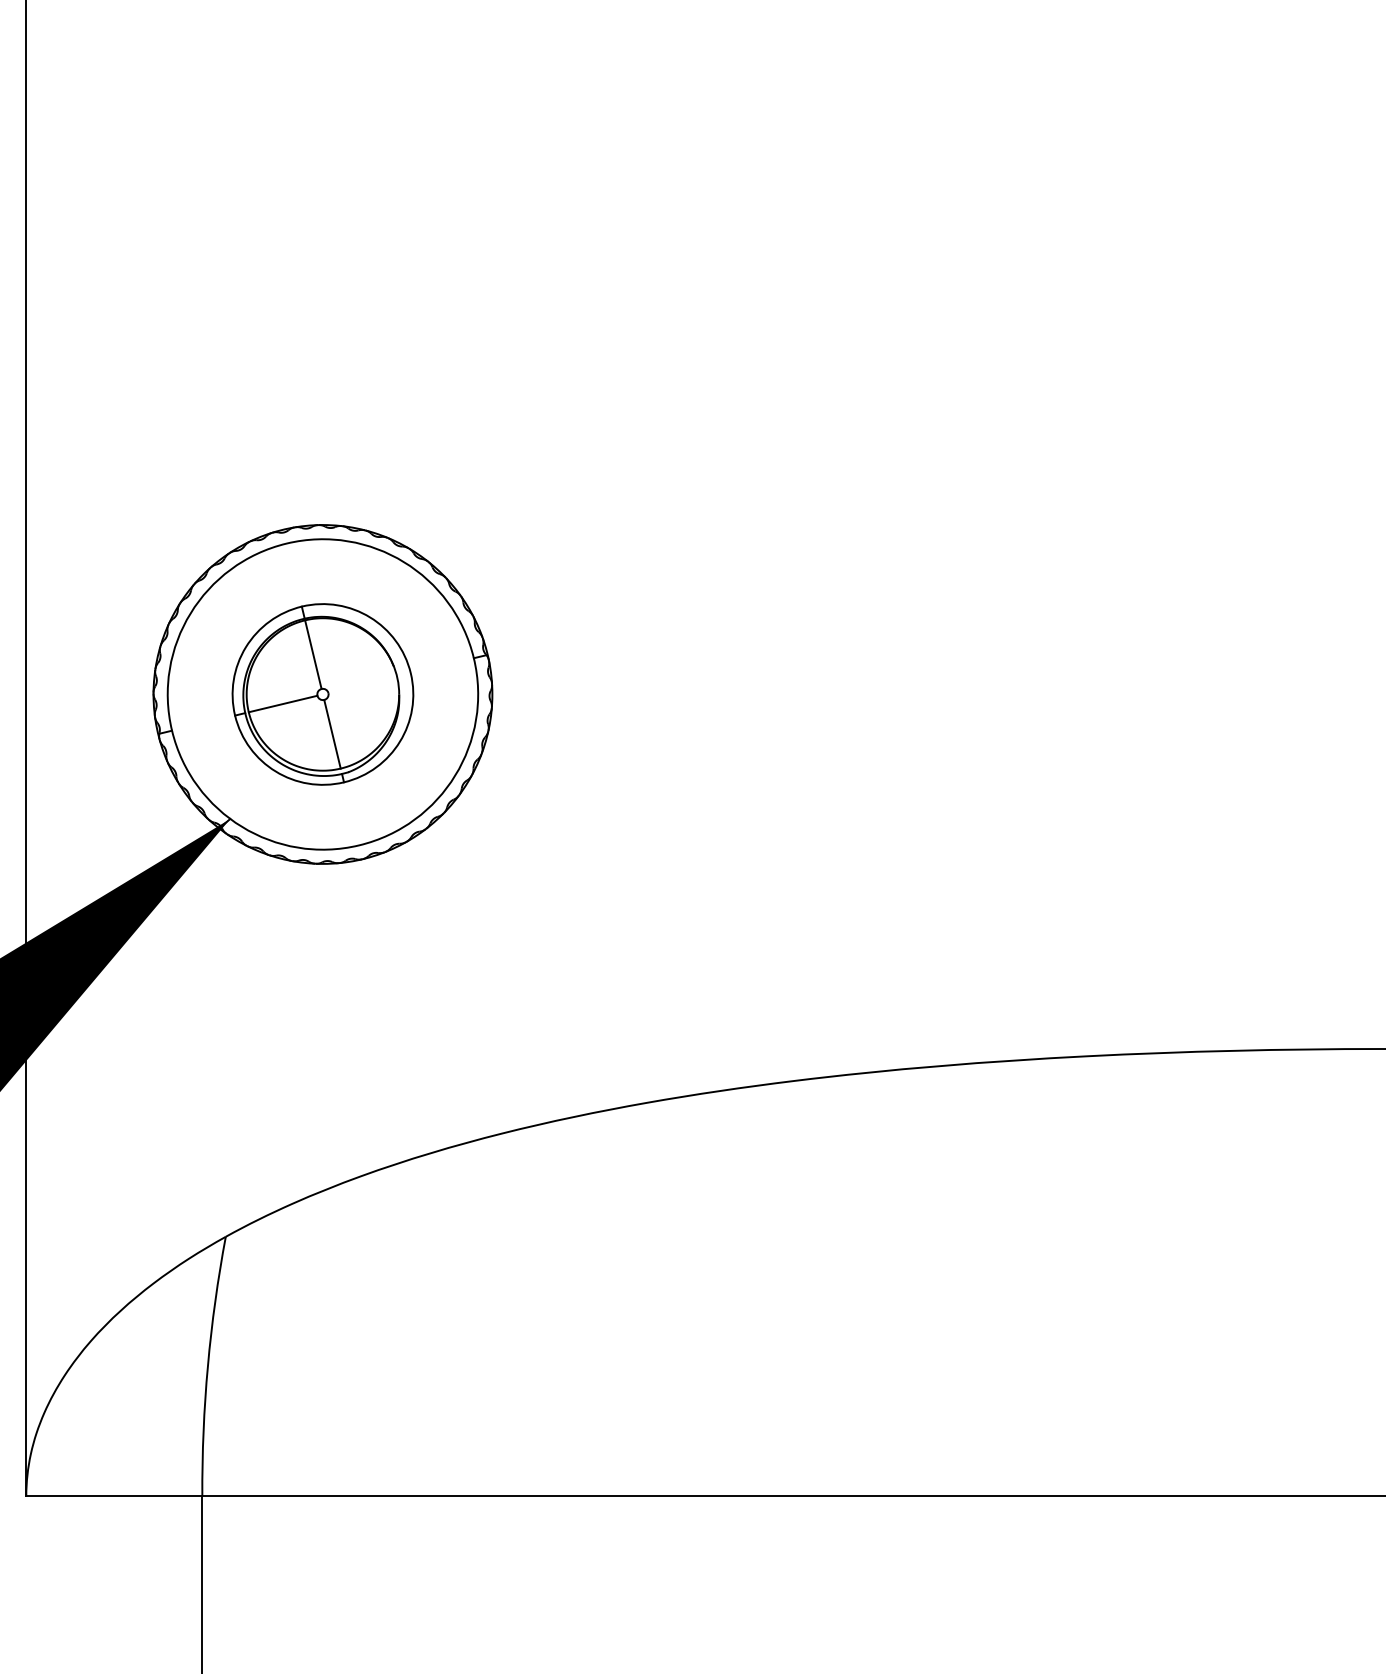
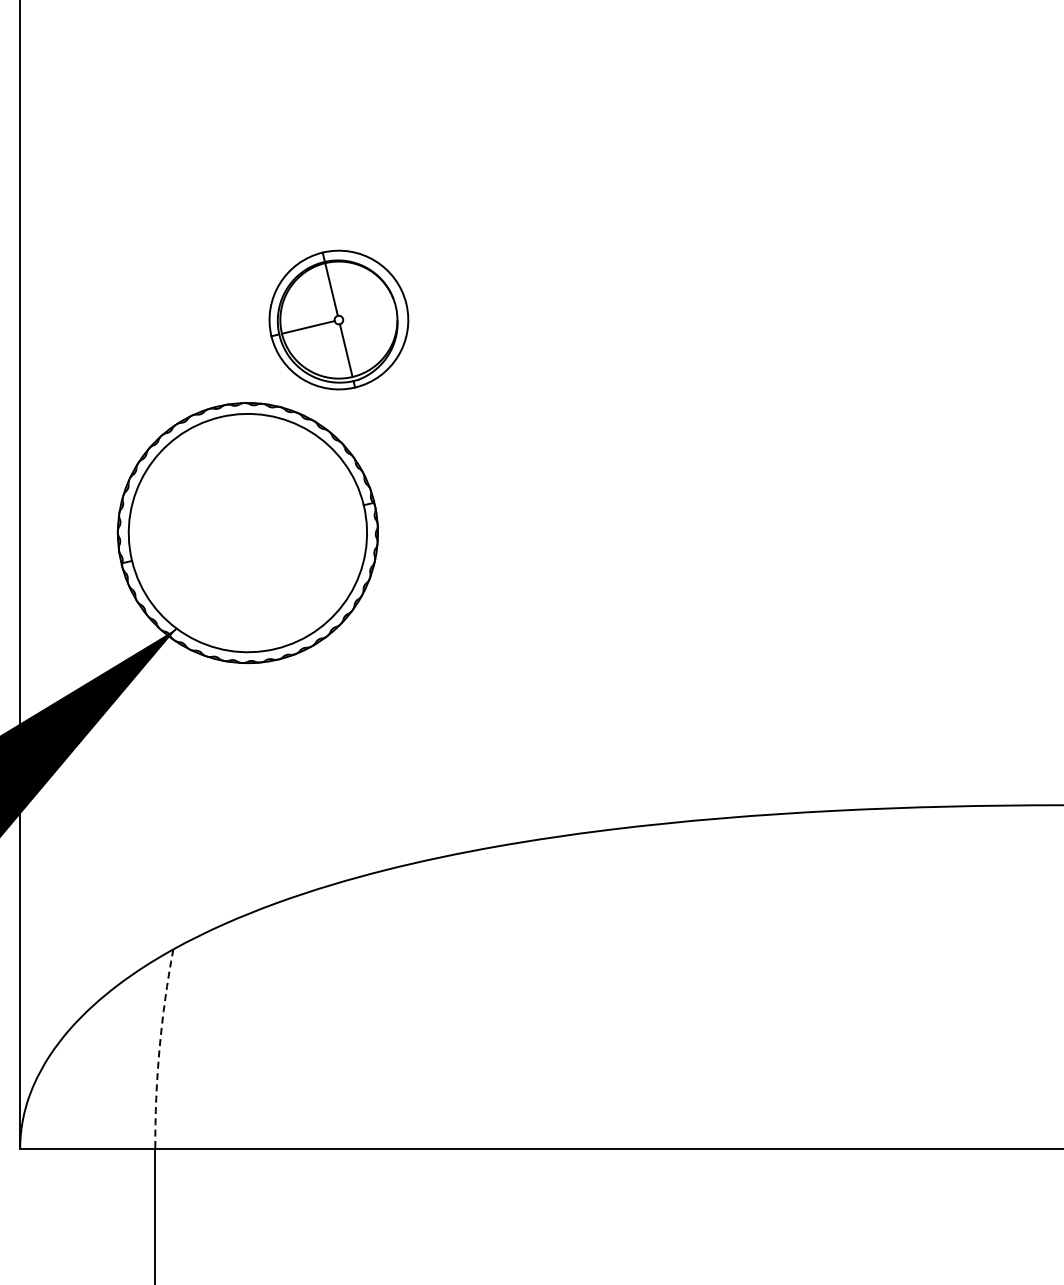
part: (322, 693) -> (338, 319), moved
arc: (207, 1365) -> (159, 1048), solid -> dashed

